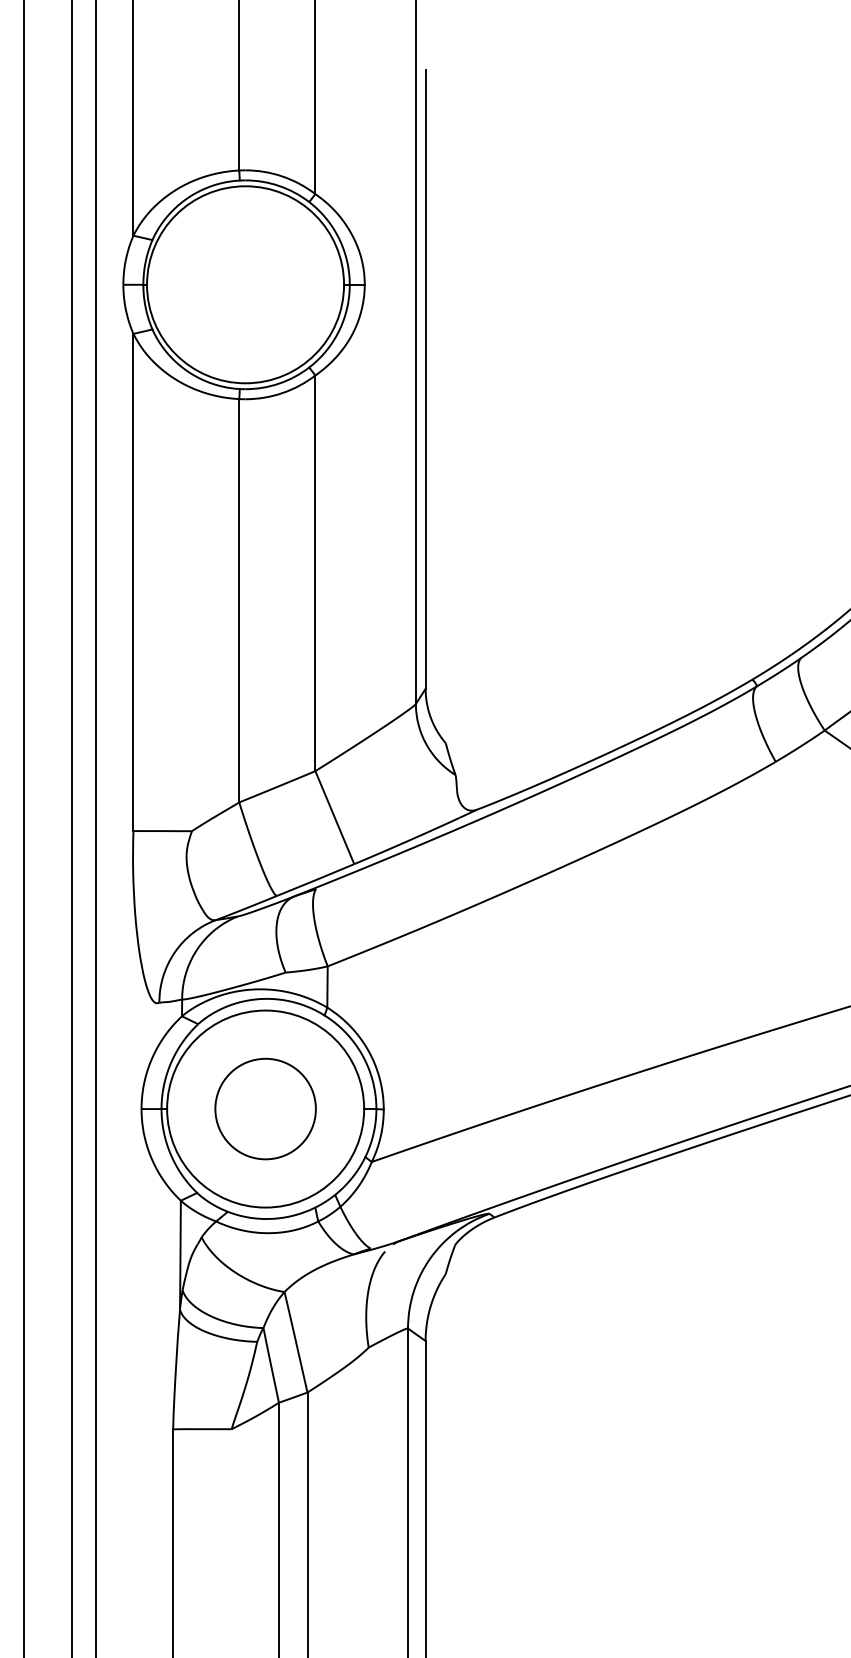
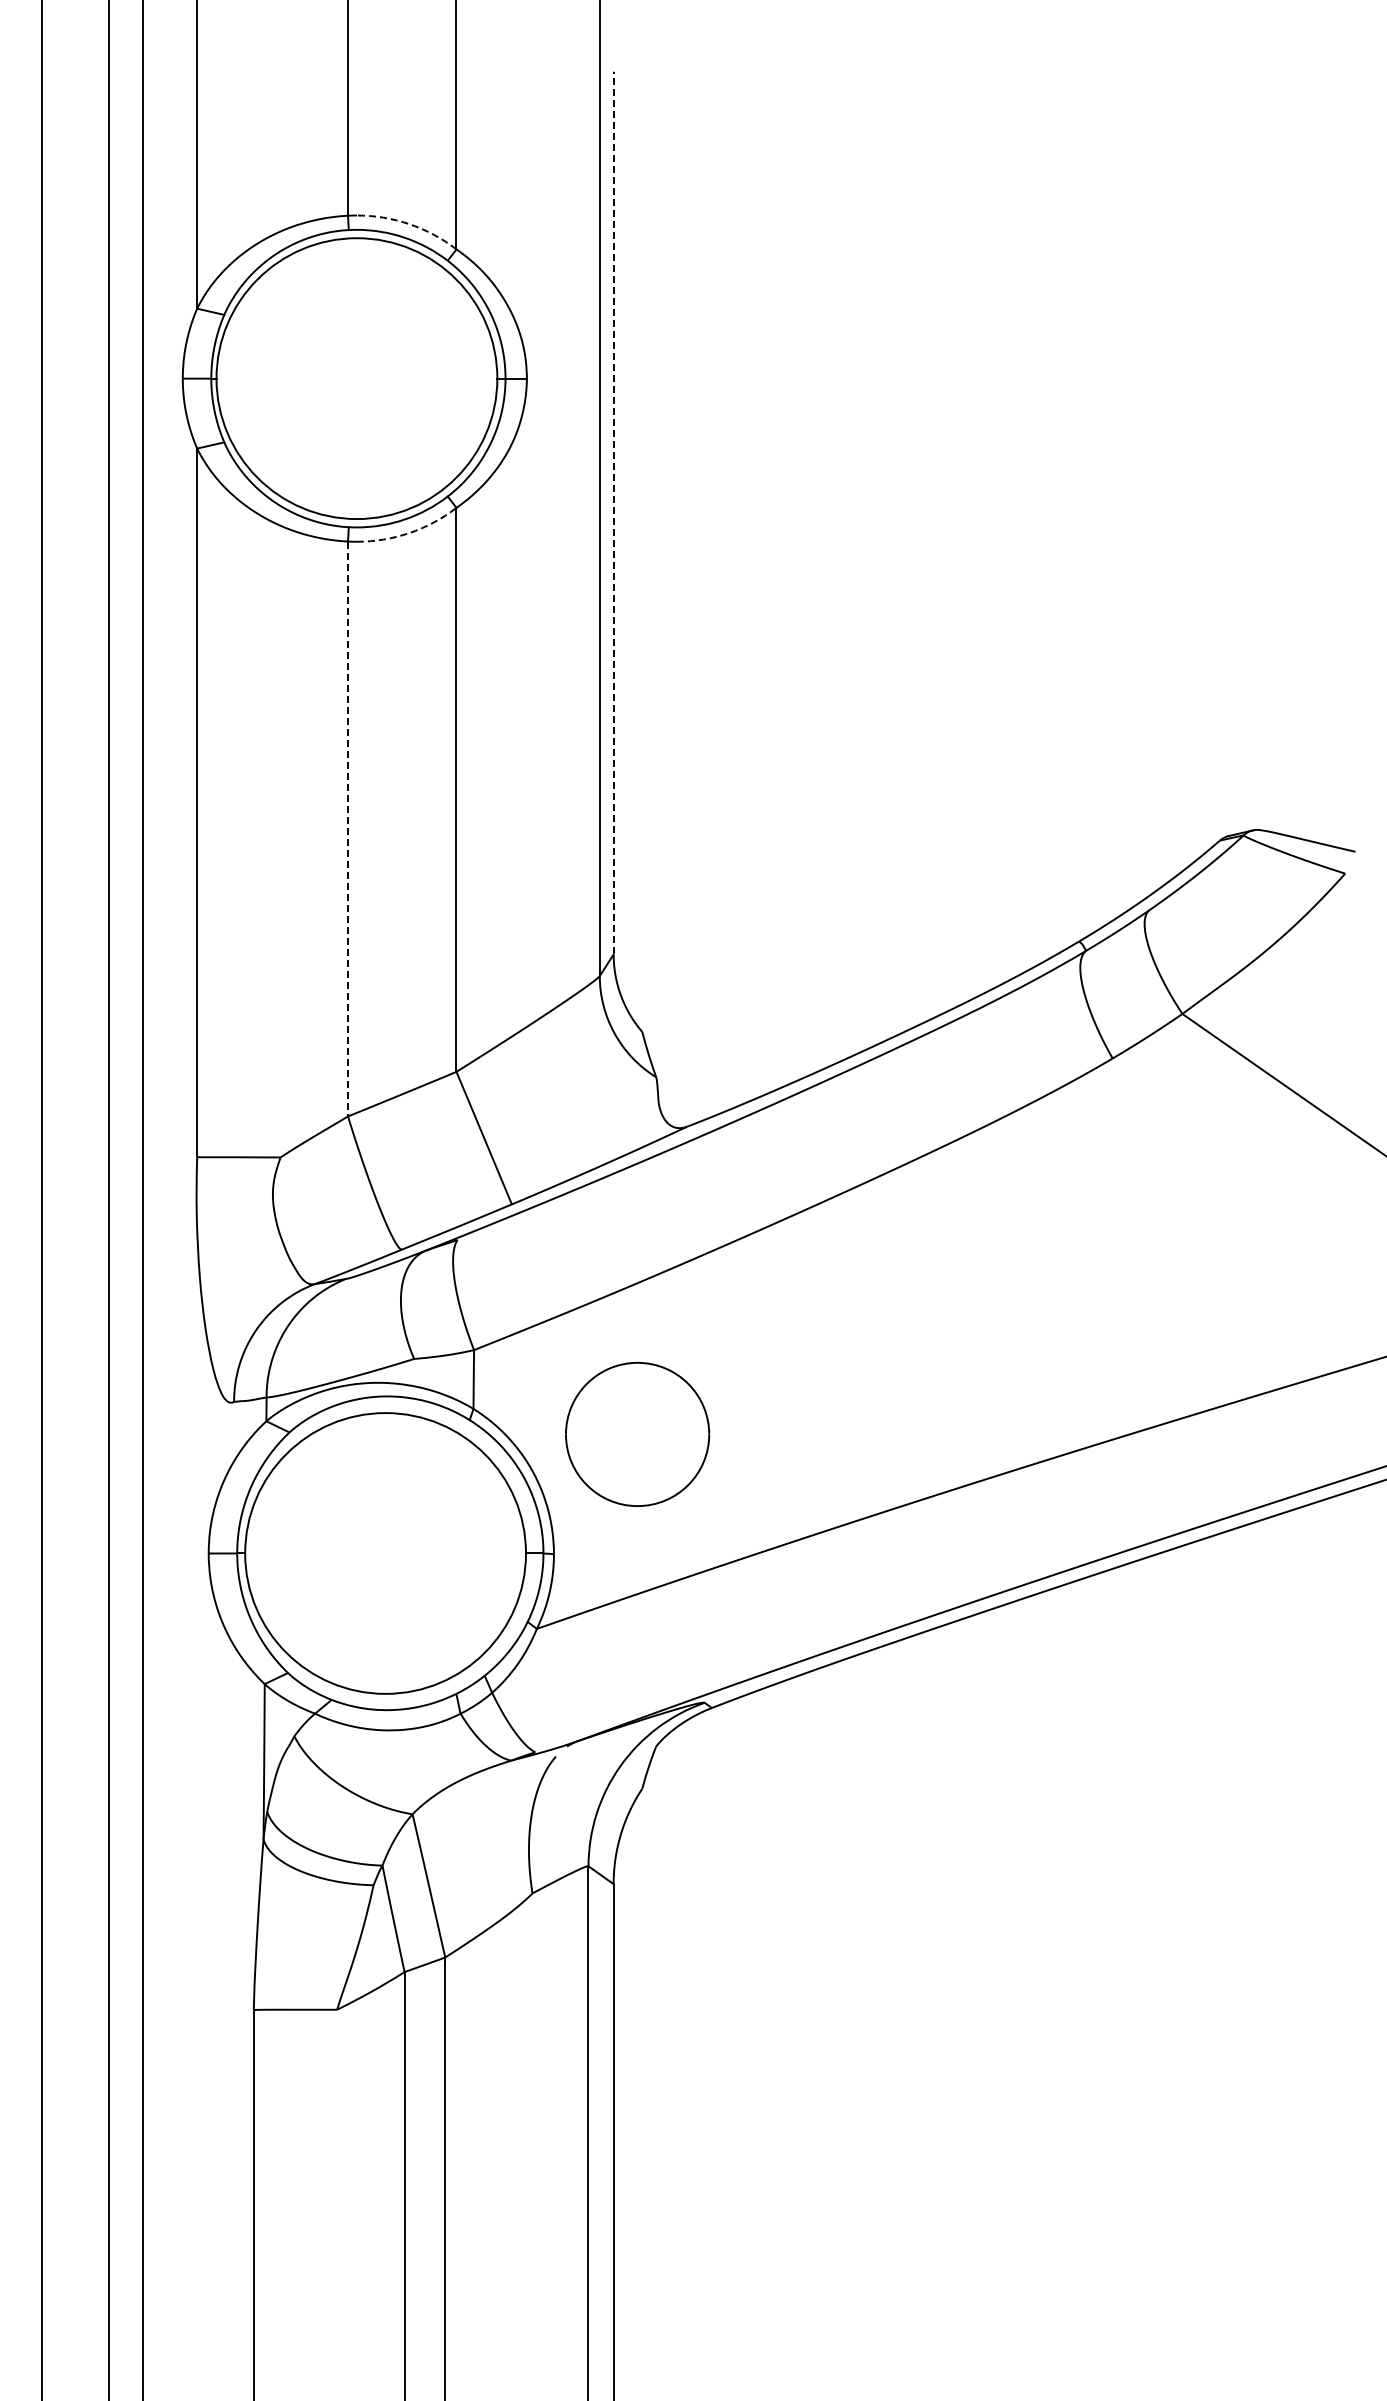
arc: (282, 176) -> (409, 224), solid -> dashed
line: (425, 378) -> (613, 512), solid -> dashed
arc: (282, 393) -> (409, 533), solid -> dashed
line: (239, 601) -> (348, 829), solid -> dashed
part: (265, 1109) -> (637, 1434), moved

